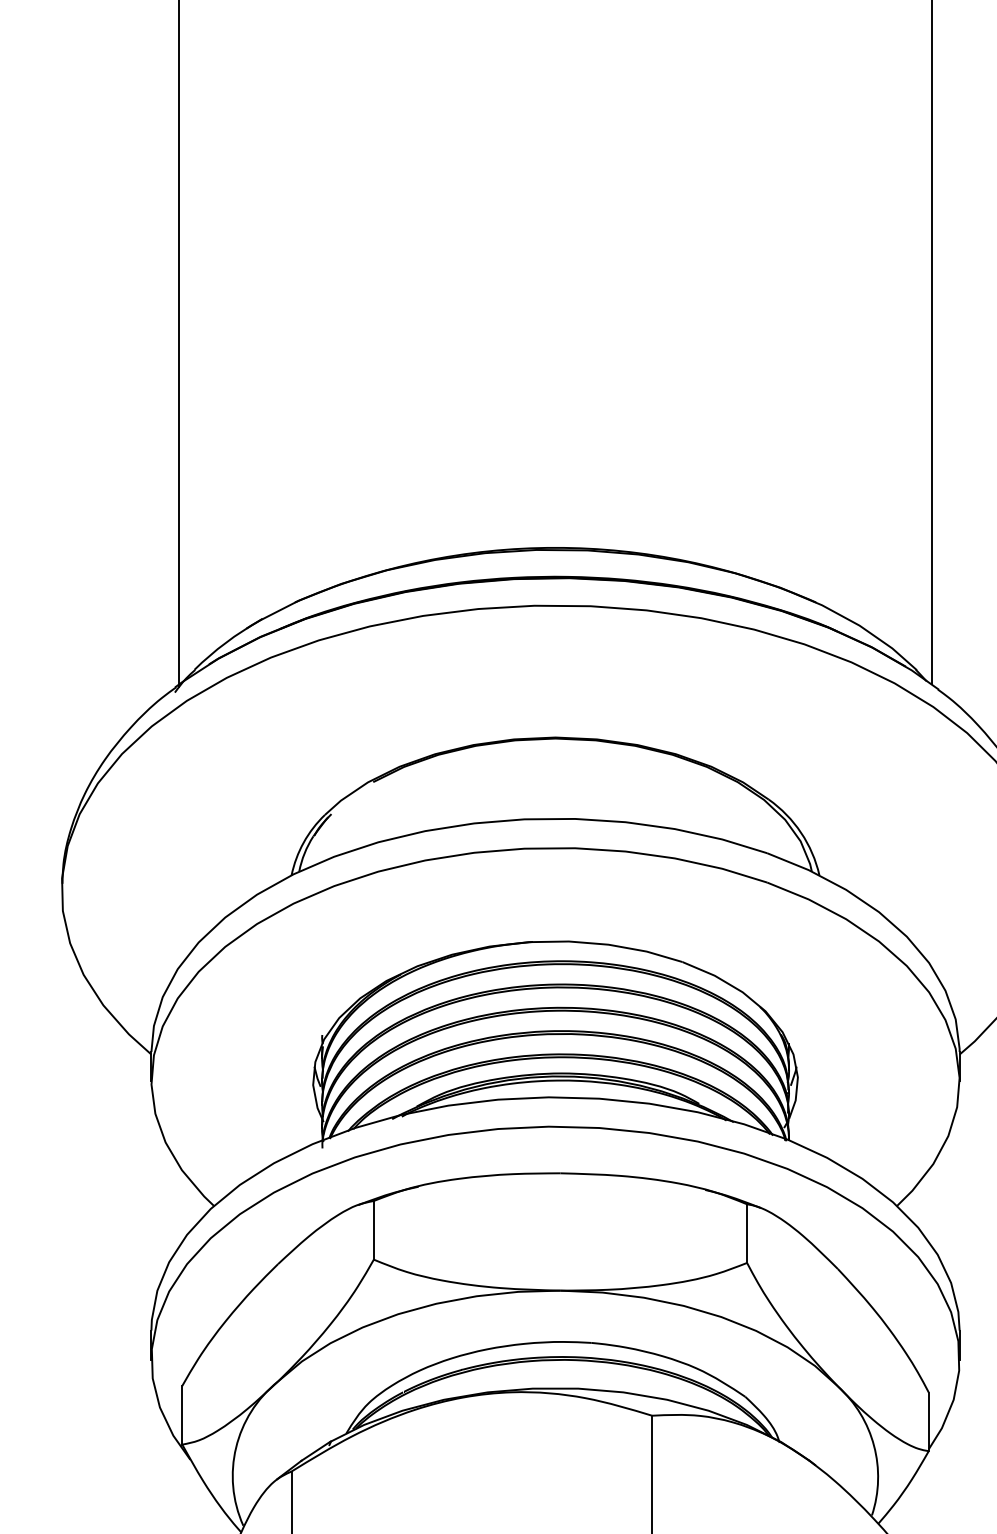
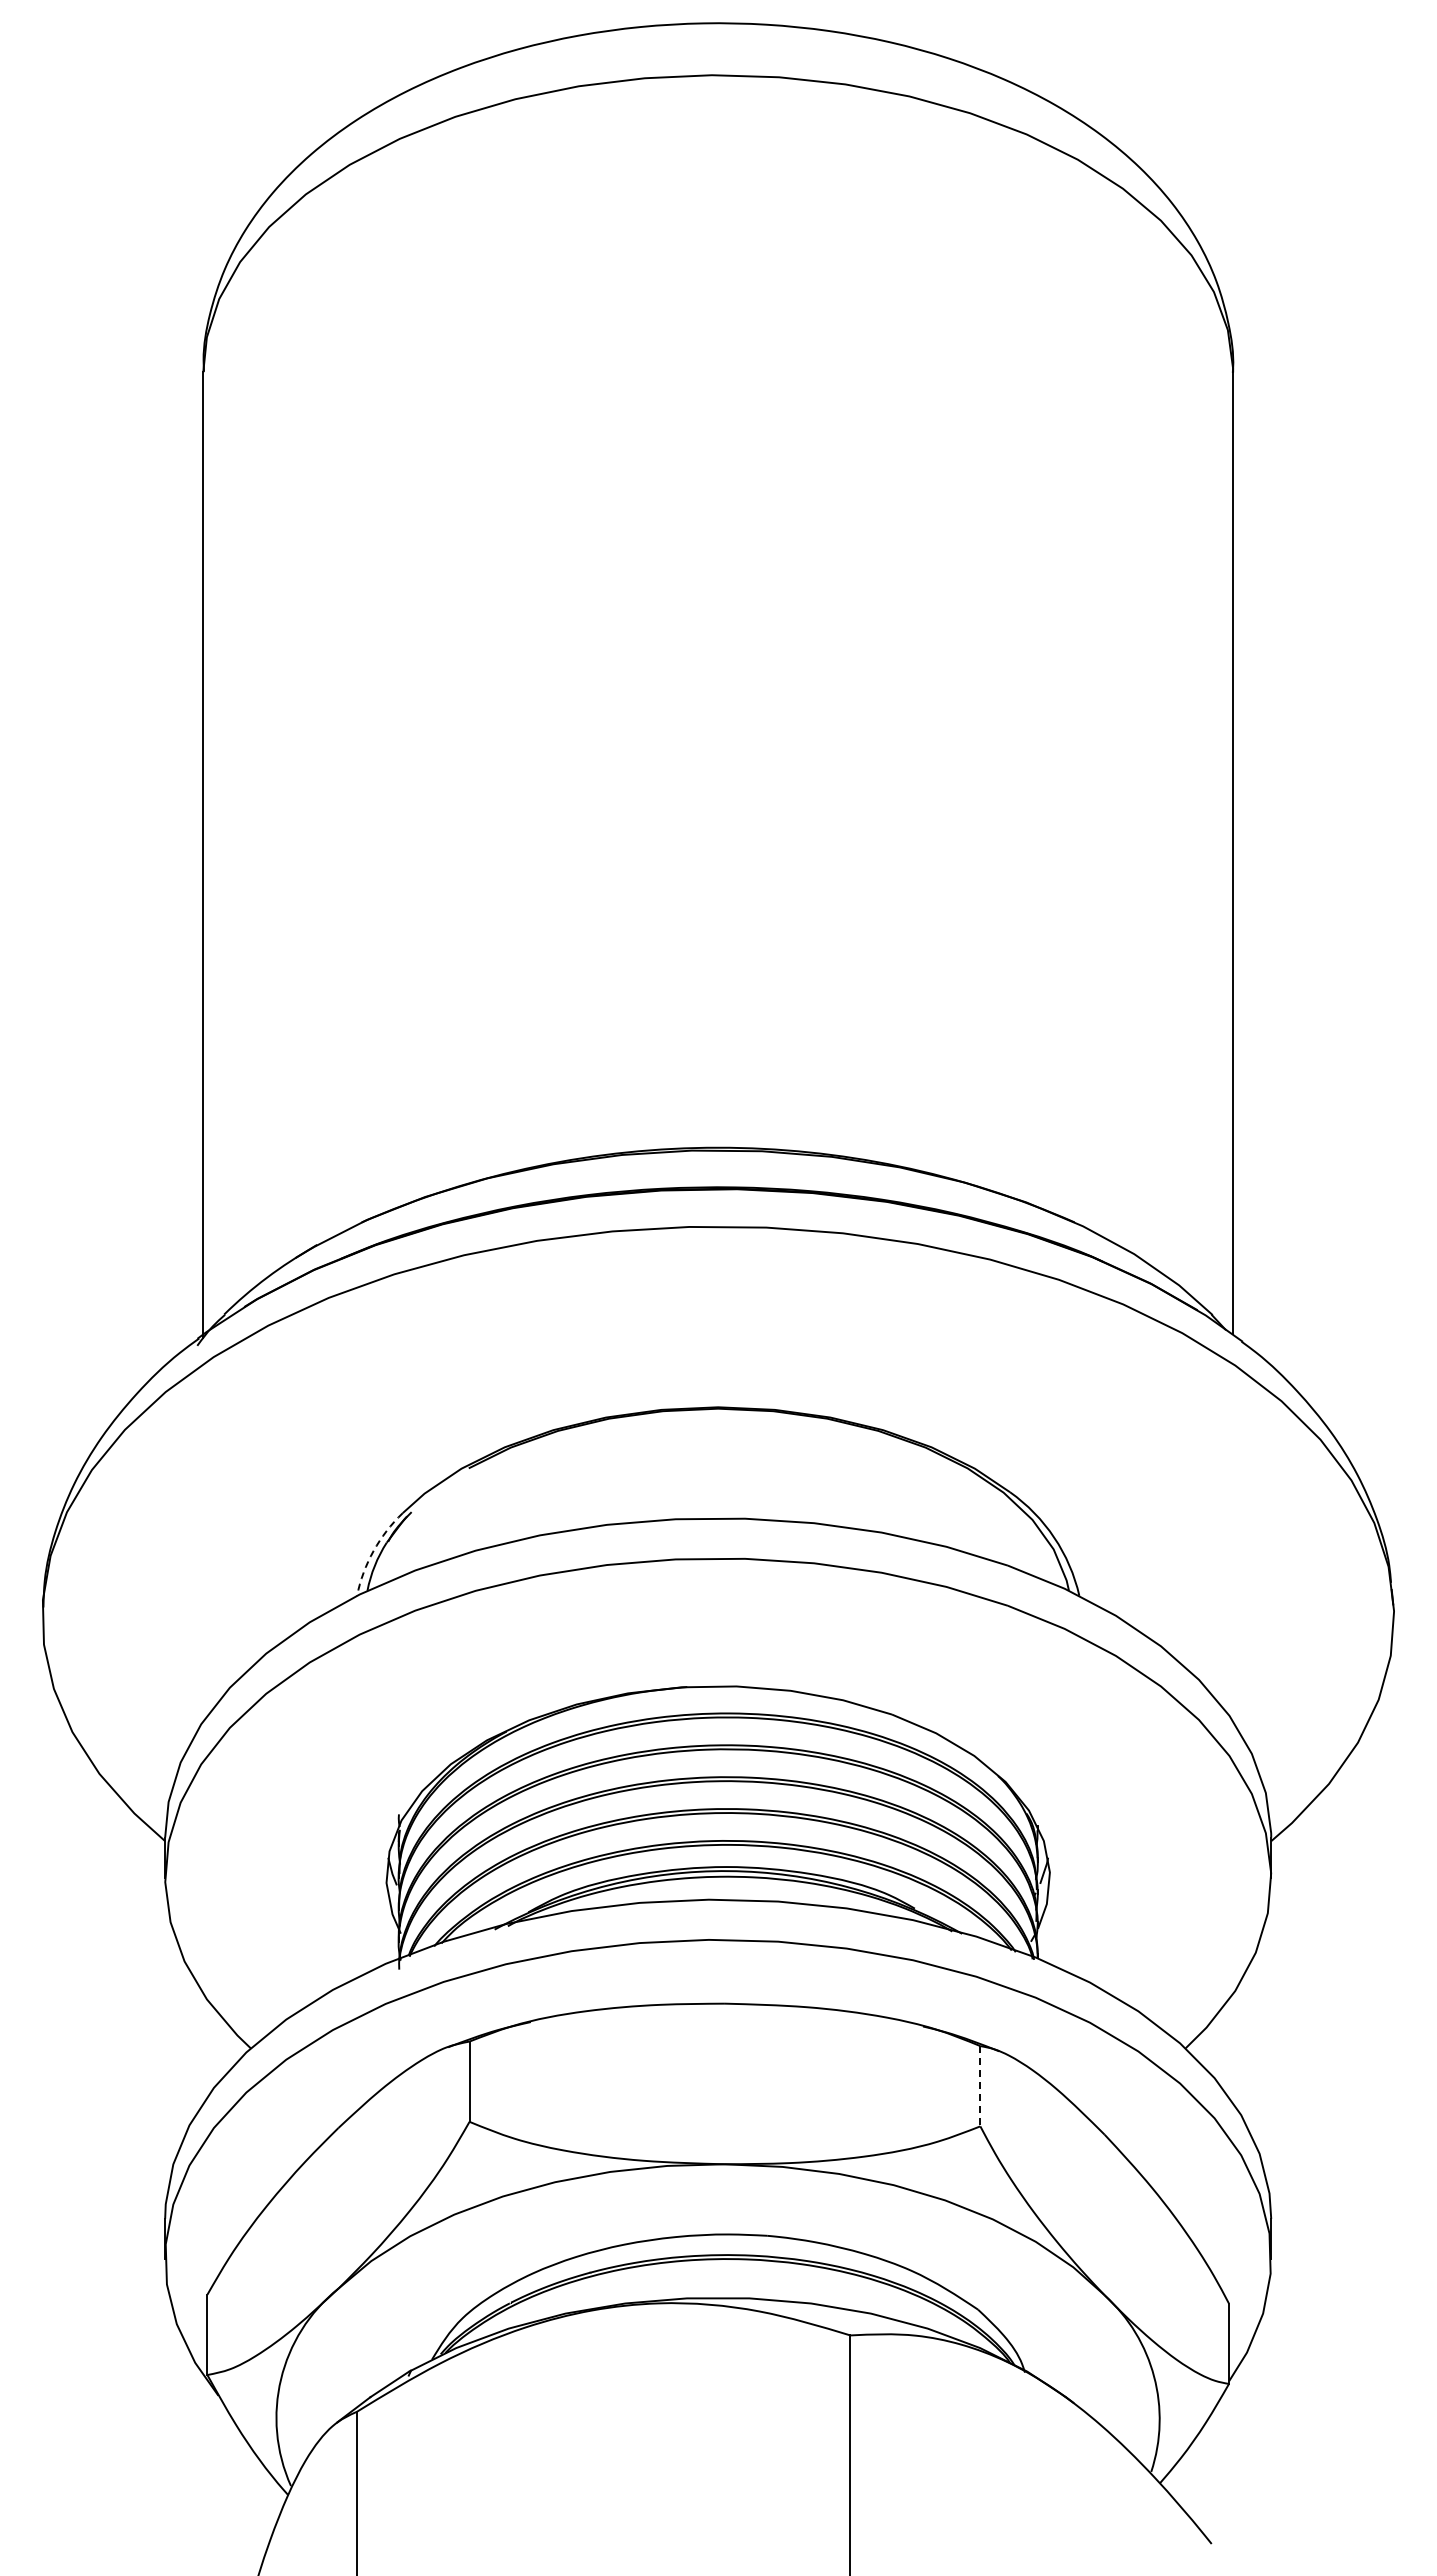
arc: (303, 842) -> (373, 1551), solid -> dashed
line: (747, 1233) -> (980, 2086), solid -> dashed

